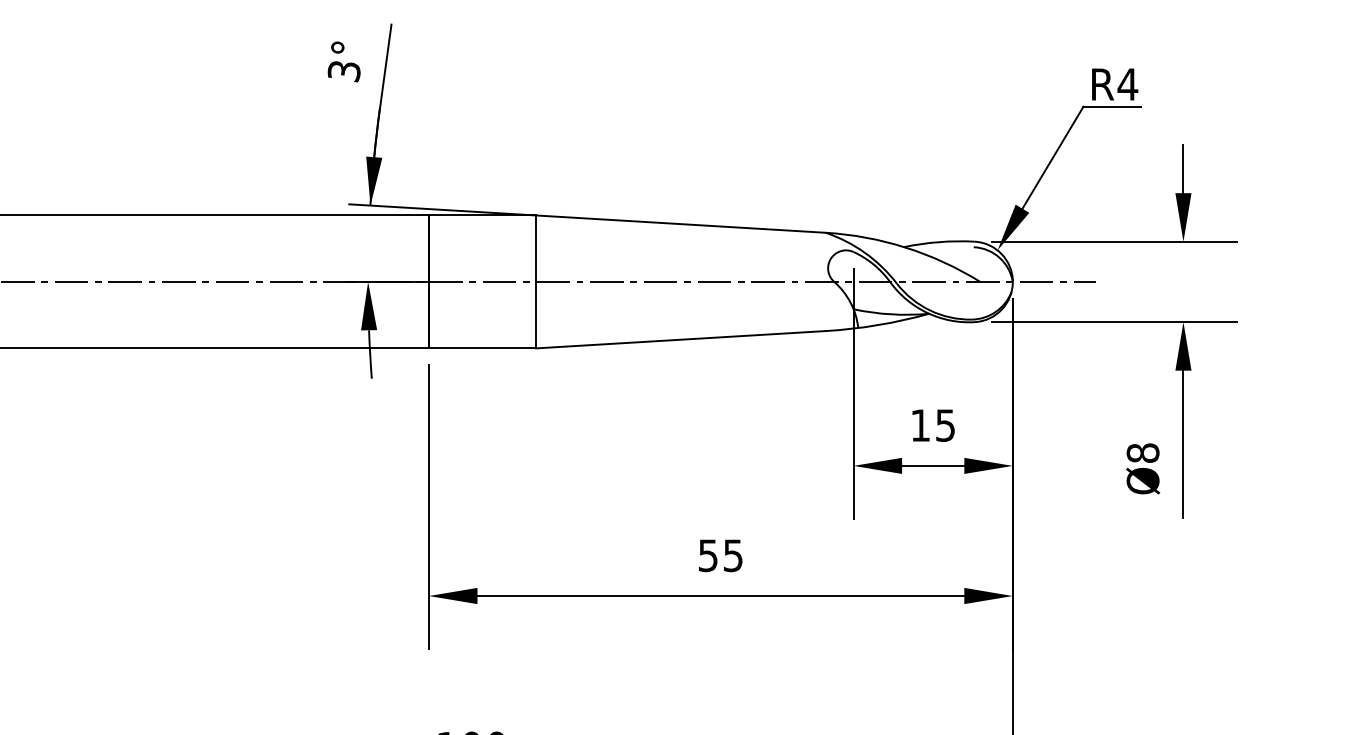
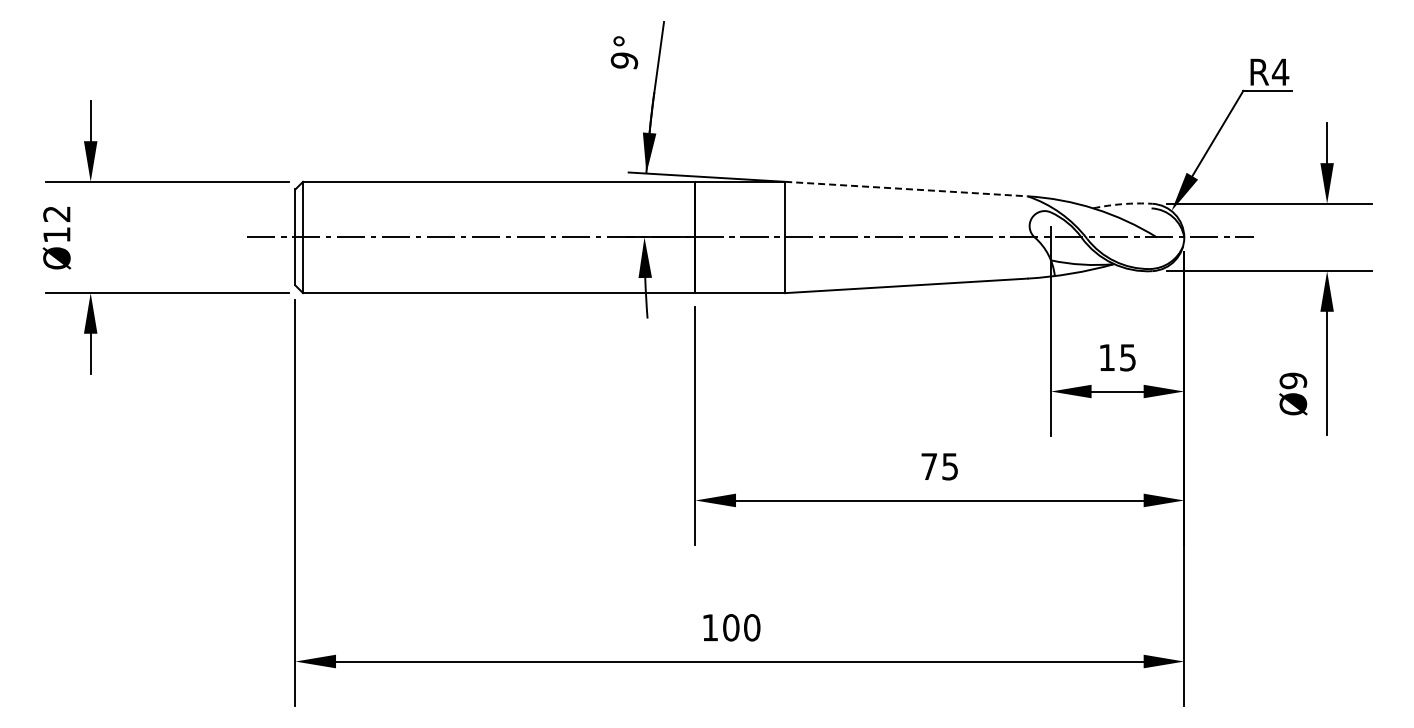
text: (344, 71) -> (624, 61), 3° -> 9°
line: (681, 224) -> (906, 189), solid -> dashed
arc: (939, 242) -> (1122, 204), solid -> dashed
text: (1143, 452) -> (1293, 380), Ø8 -> Ø9
text: (707, 555) -> (928, 466), 55 -> 75

